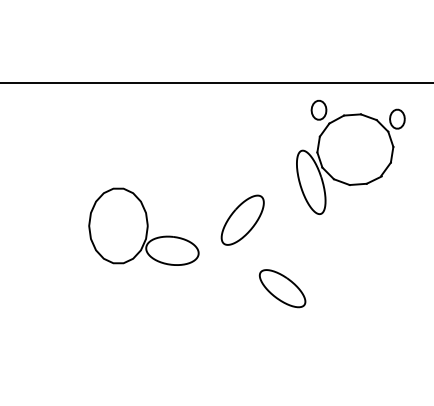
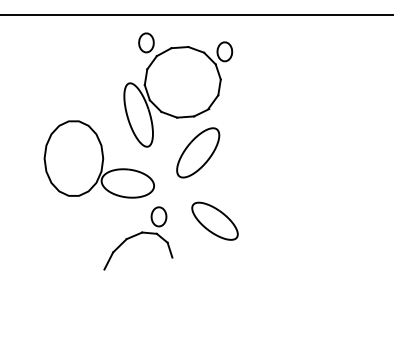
part: (350, 157) -> (177, 90), moved
curve: (289, 281) -> (221, 214), moved
part: (182, 305) -> (137, 238), added

